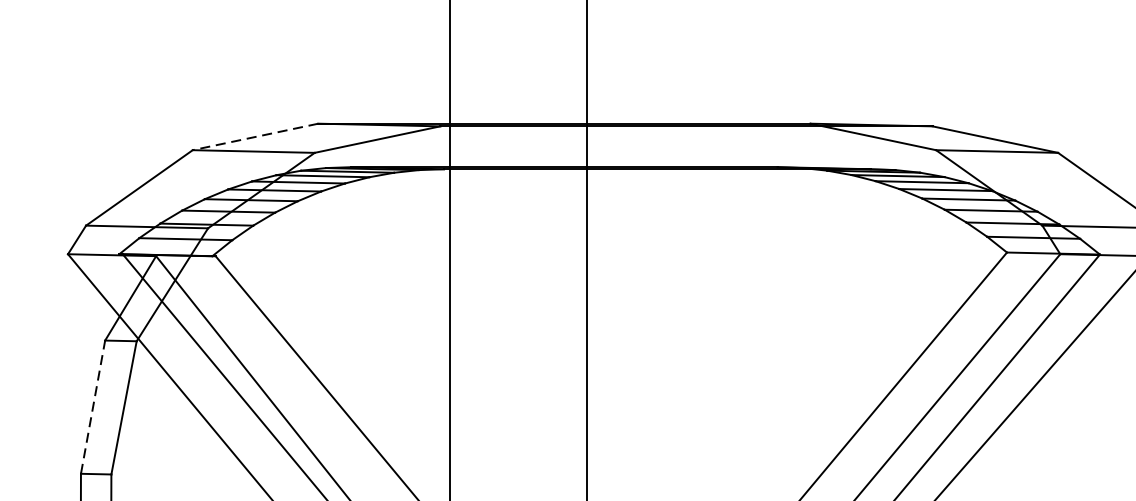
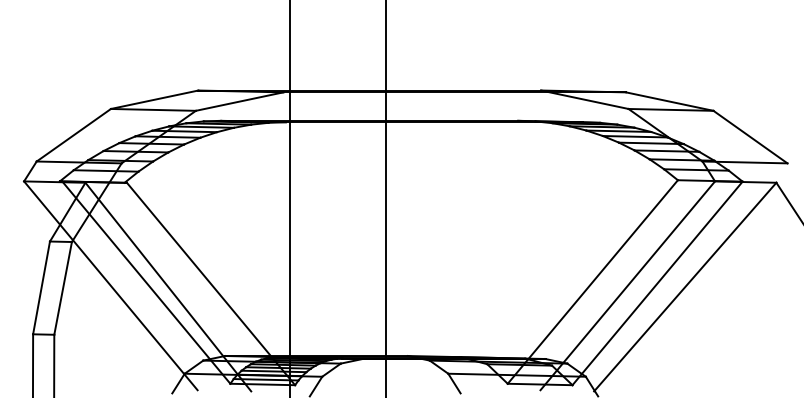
line: (255, 136) -> (154, 99), dashed -> solid
line: (92, 406) -> (41, 287), dashed -> solid

